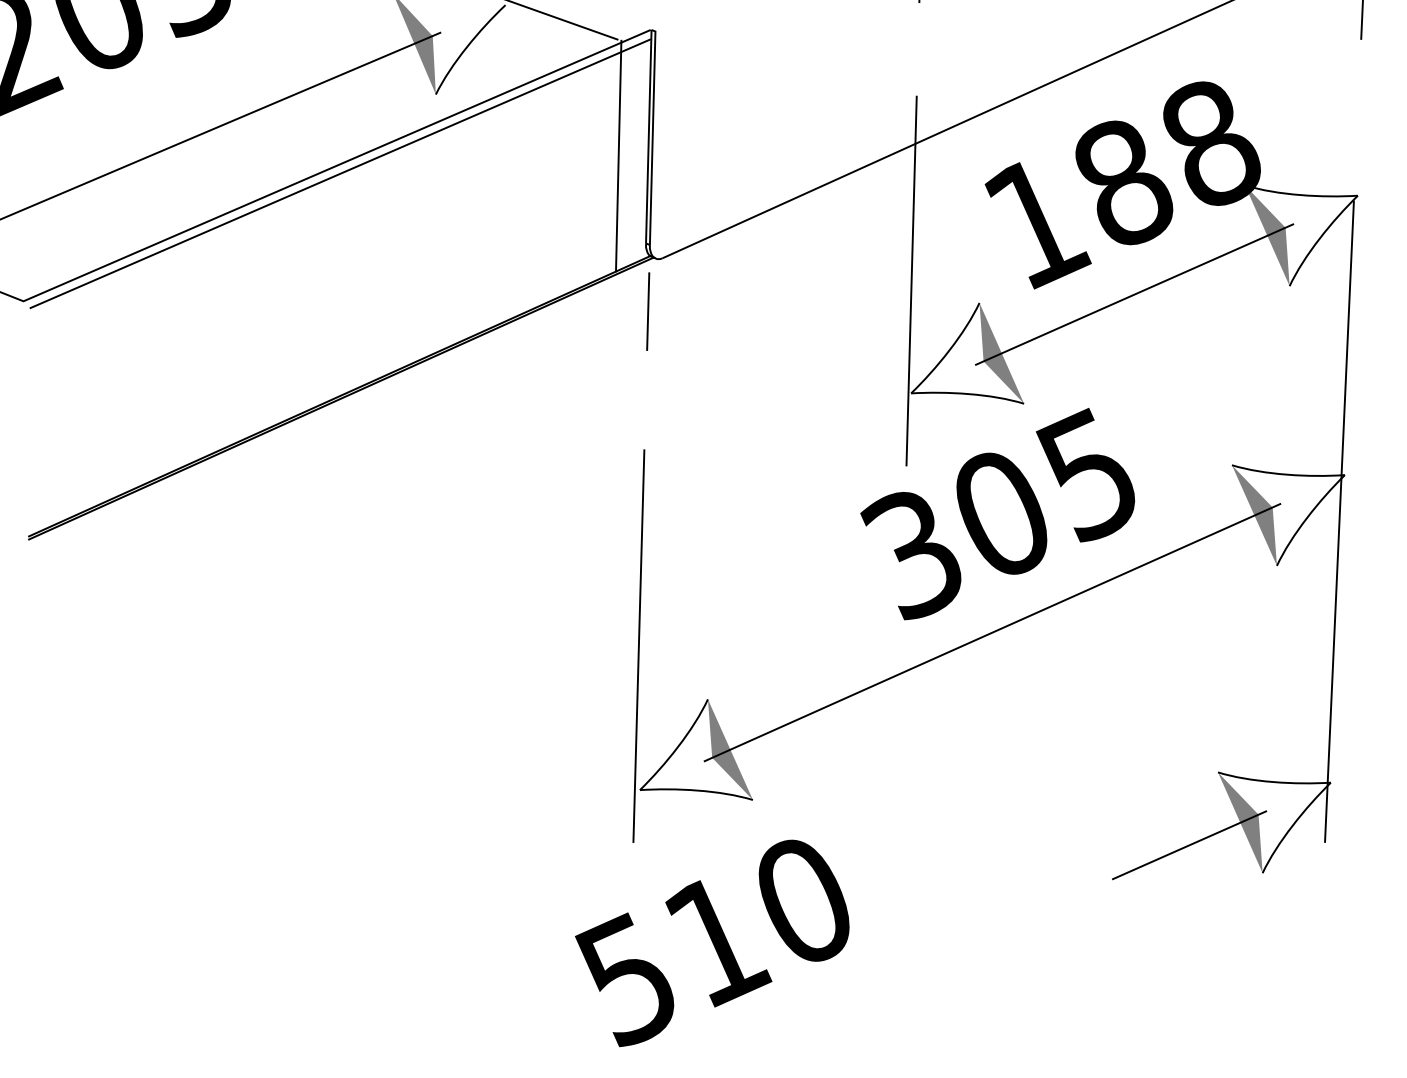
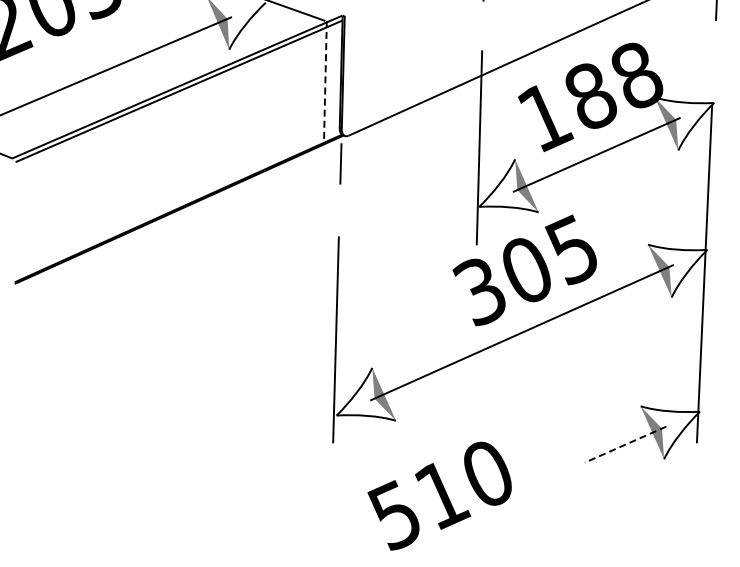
line: (618, 156) -> (325, 82), solid -> dashed
line: (1189, 845) -> (625, 444), solid -> dashed
text: (712, 942) -> (439, 495), moved

